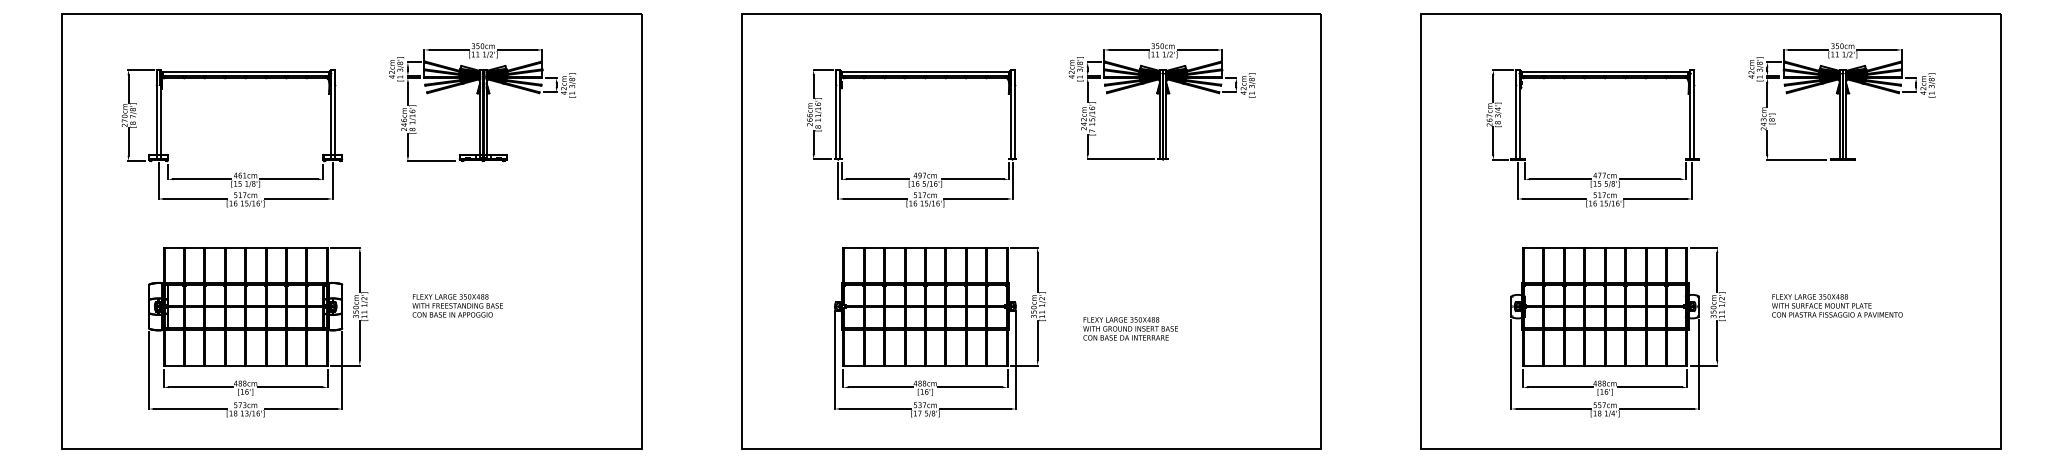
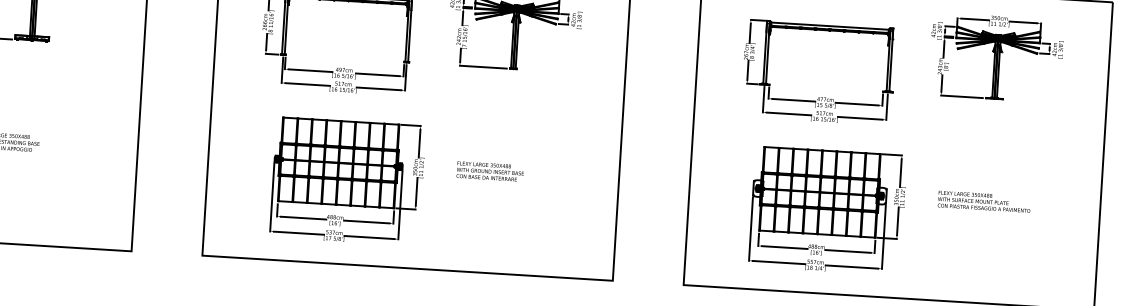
text: (1130, 328) -> (490, 171), moved

